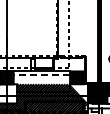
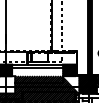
line: (41, 75) -> (37, 68), dashed -> solid

